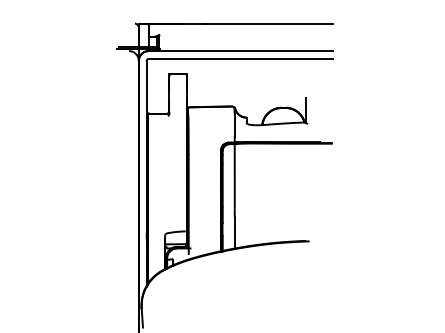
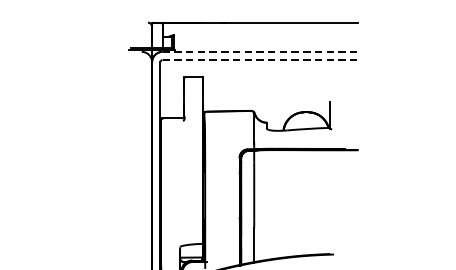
line: (240, 51) -> (260, 52), solid -> dashed
line: (240, 58) -> (260, 59), solid -> dashed

